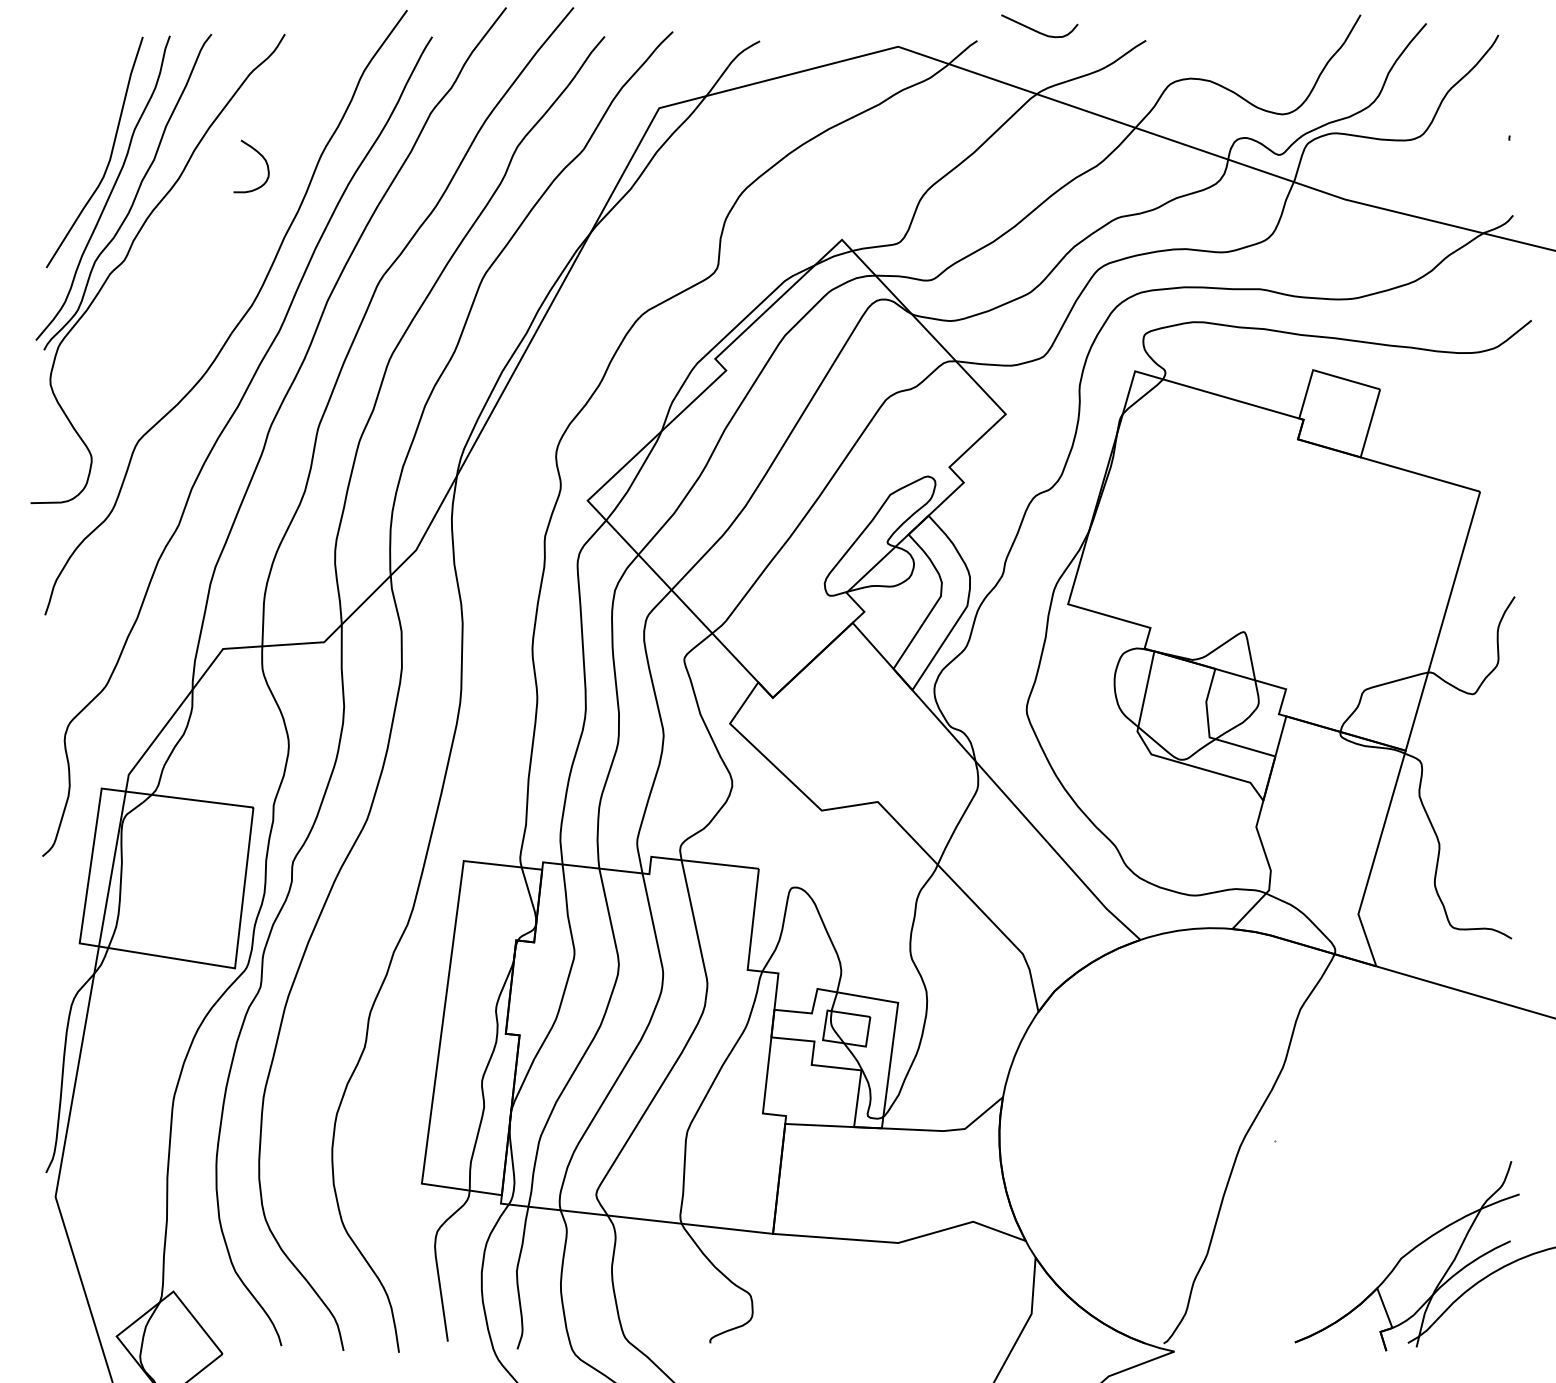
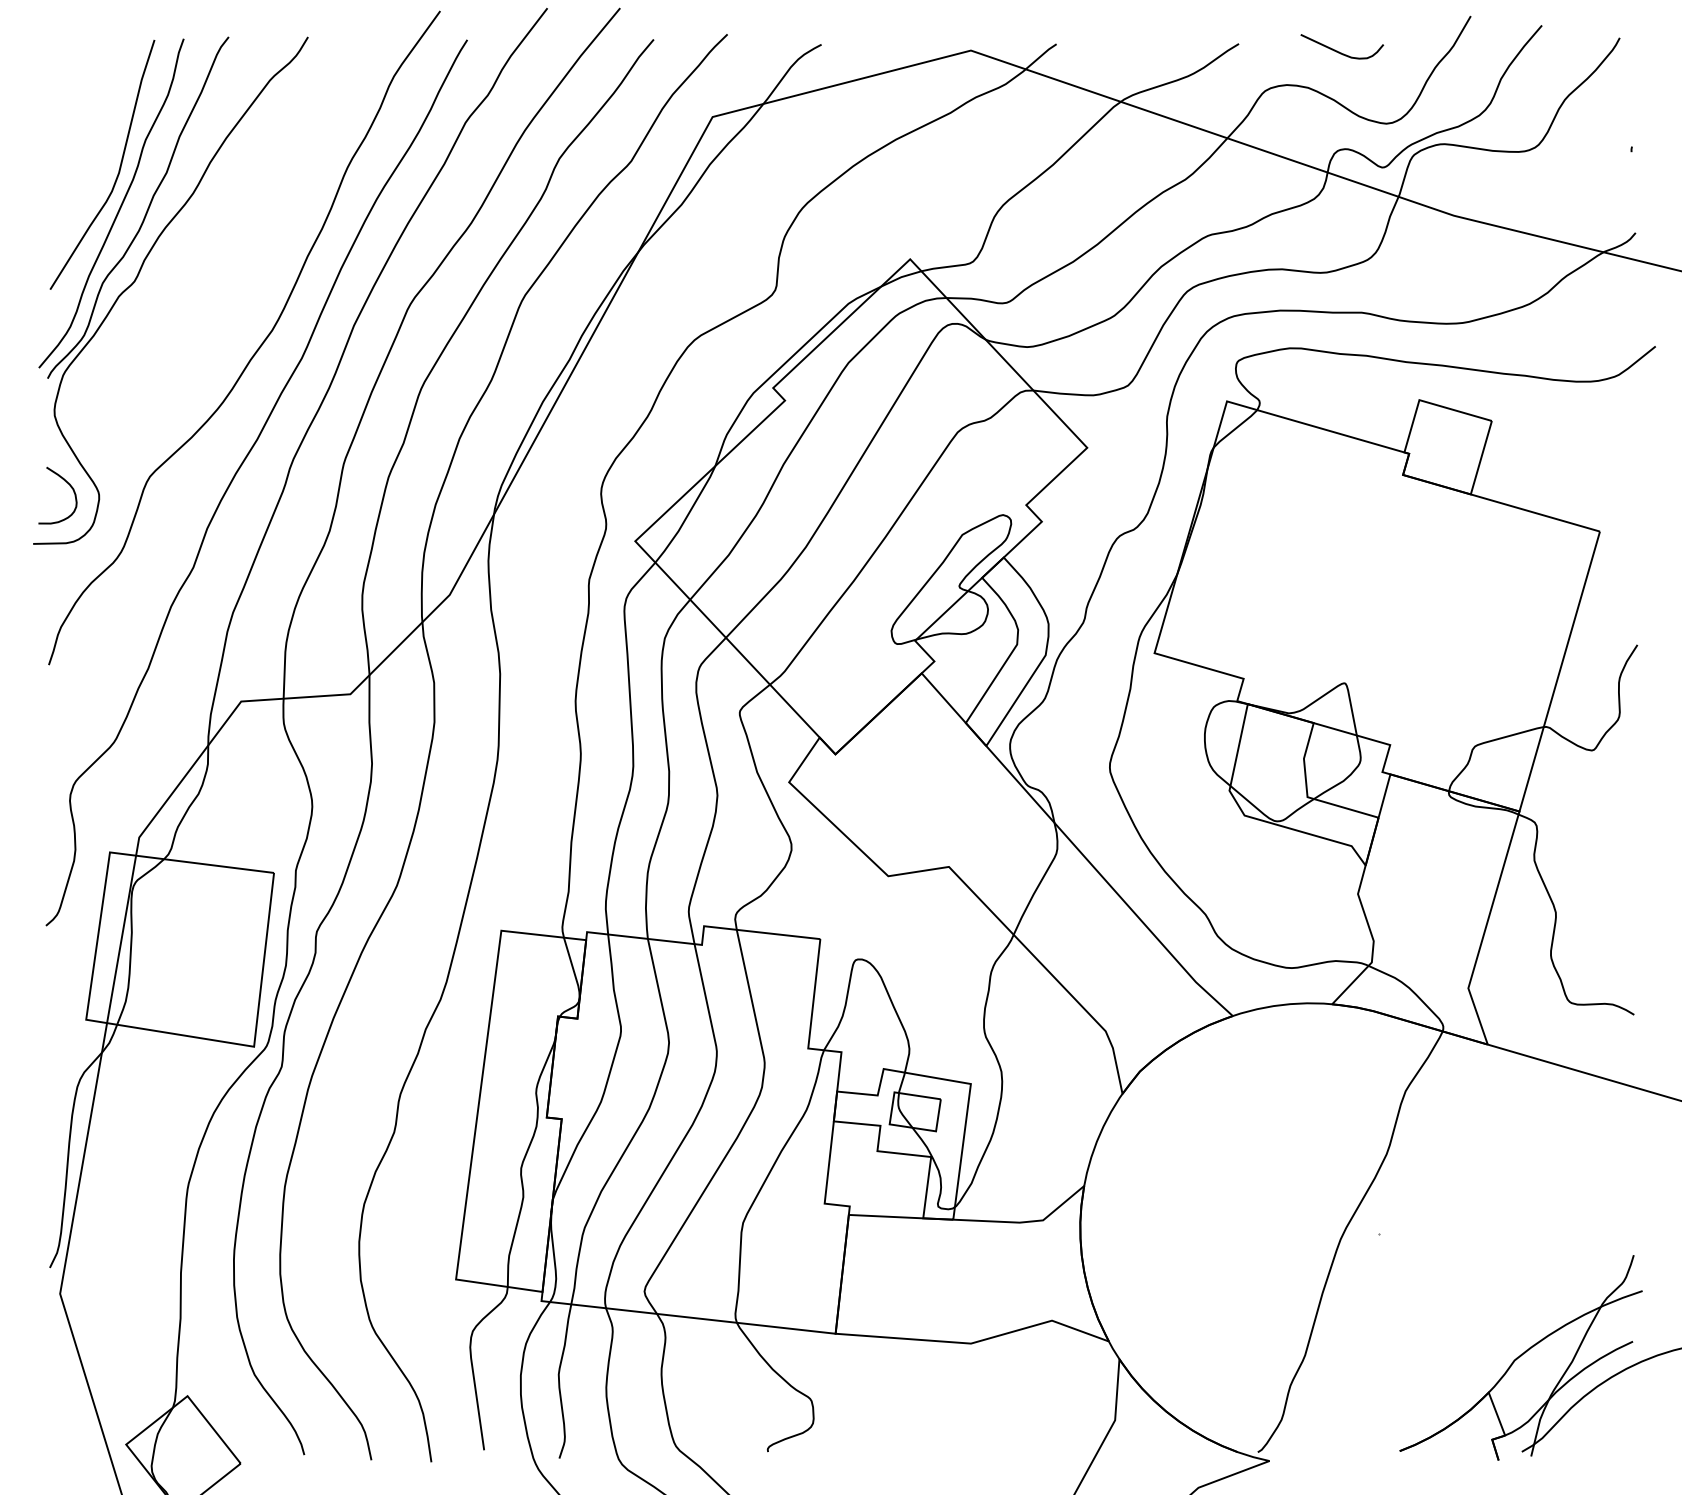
curve: (1037, 30) -> (1339, 51), moved
curve: (263, 159) -> (70, 488), moved

